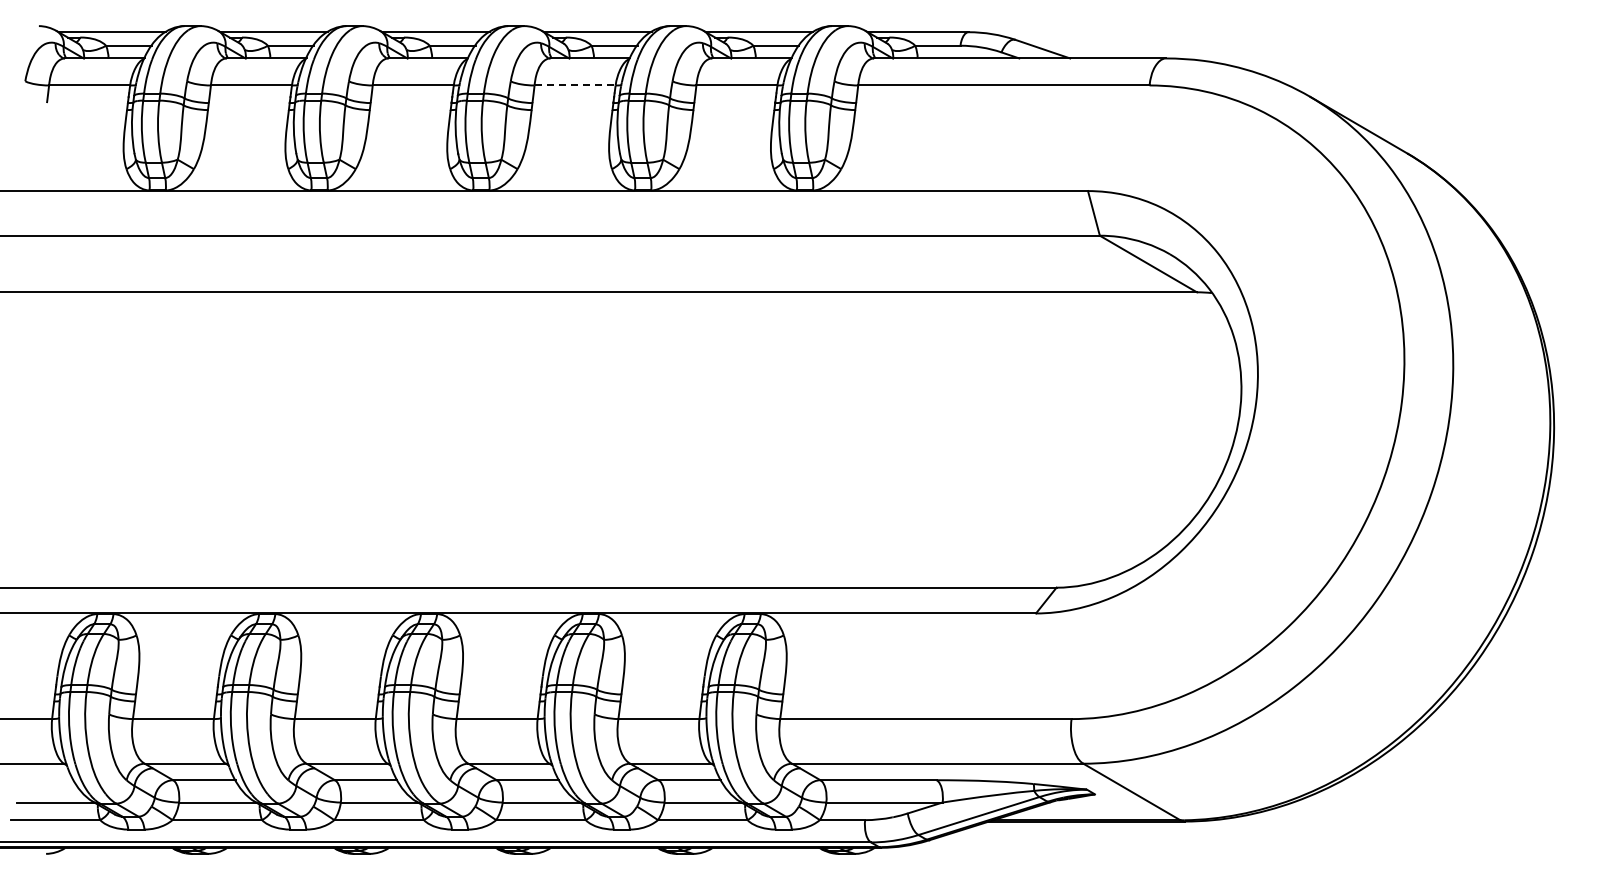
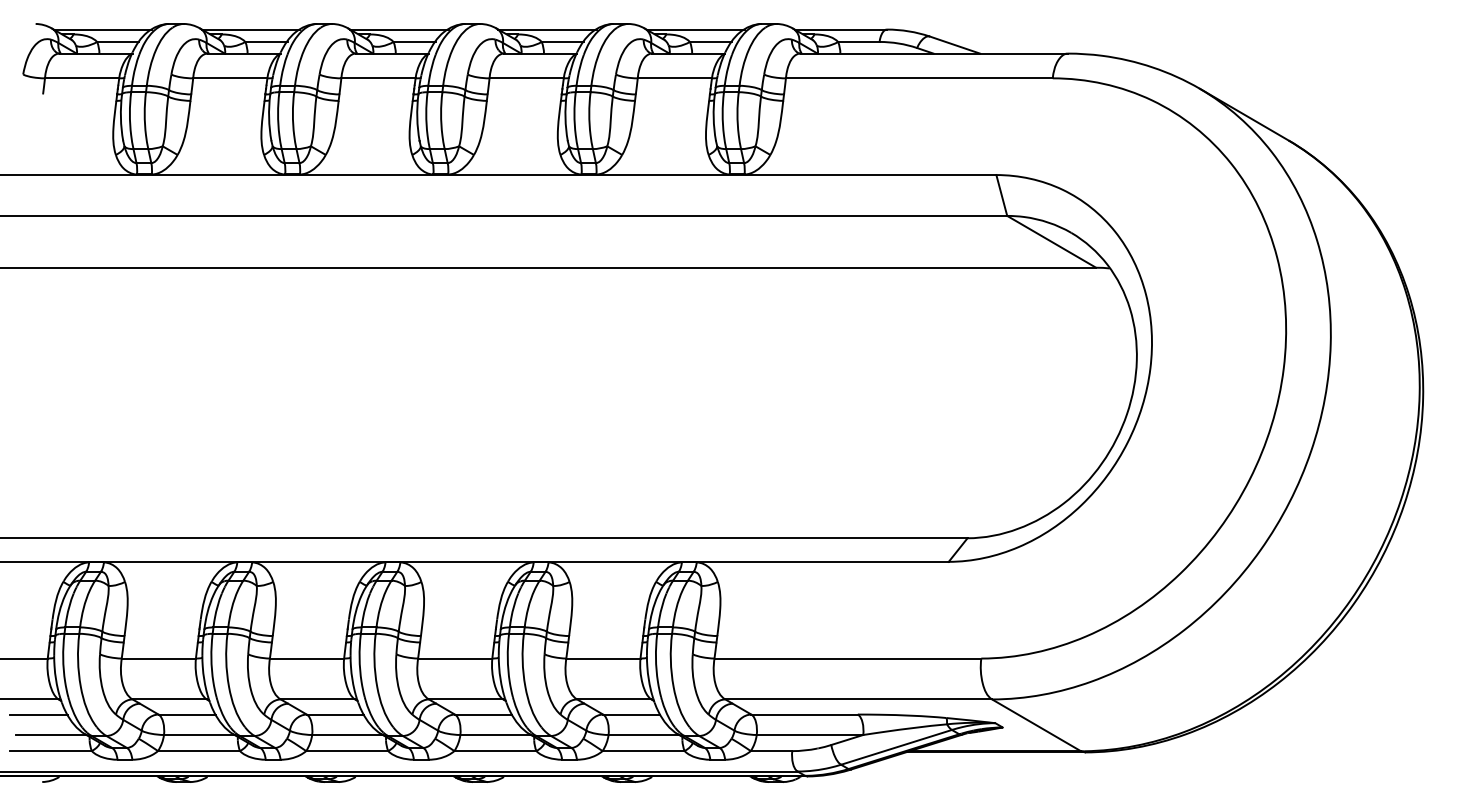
line: (576, 85) -> (527, 78), dashed -> solid
line: (42, 780) -> (38, 714), added

